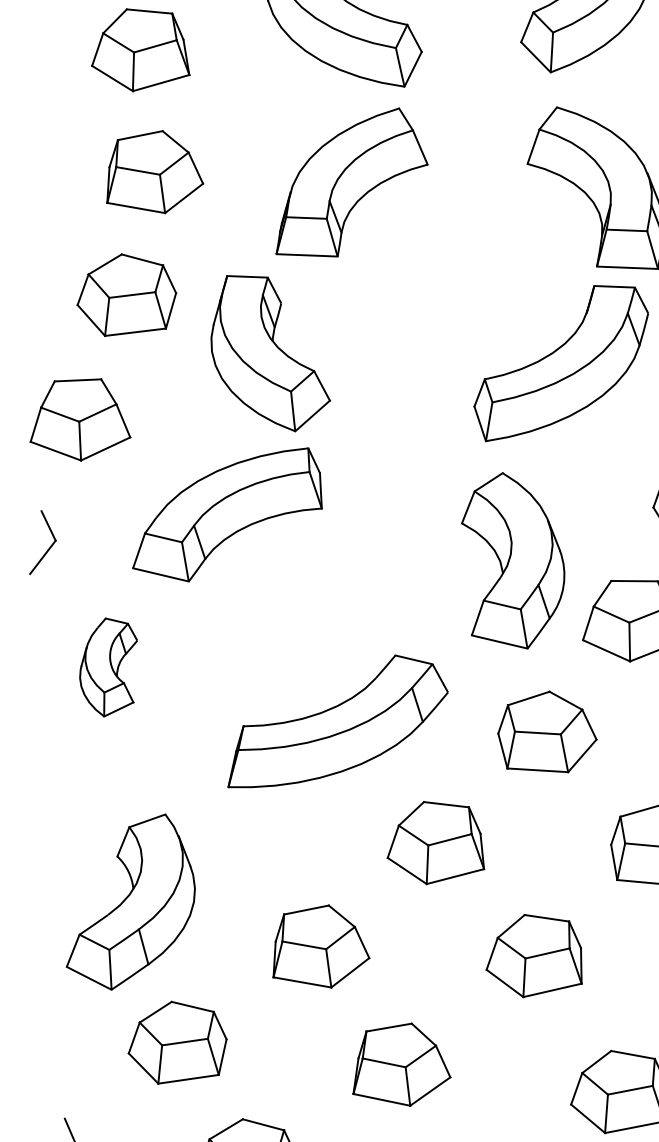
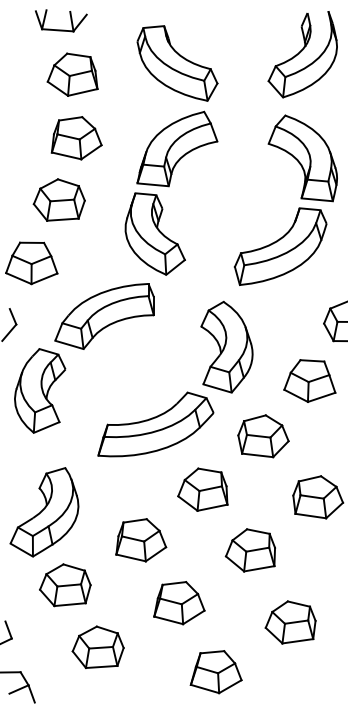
part: (268, 352) -> (154, 233), moved
part: (512, 559) -> (226, 346), moved
part: (109, 666) -> (40, 390), size x1.67

